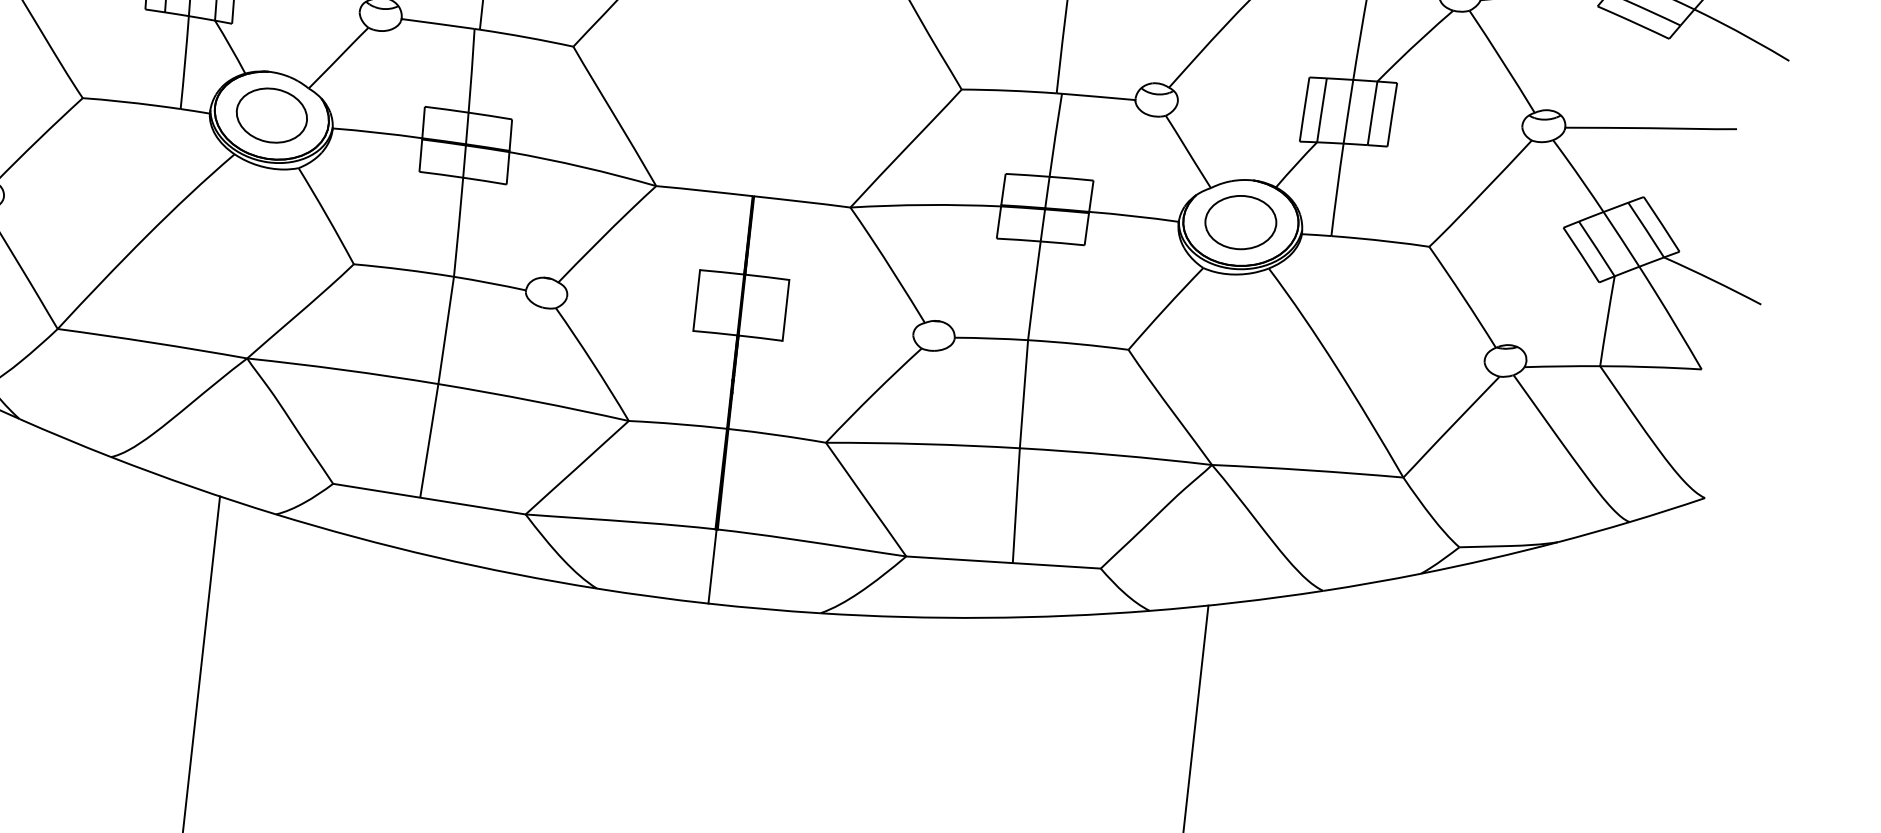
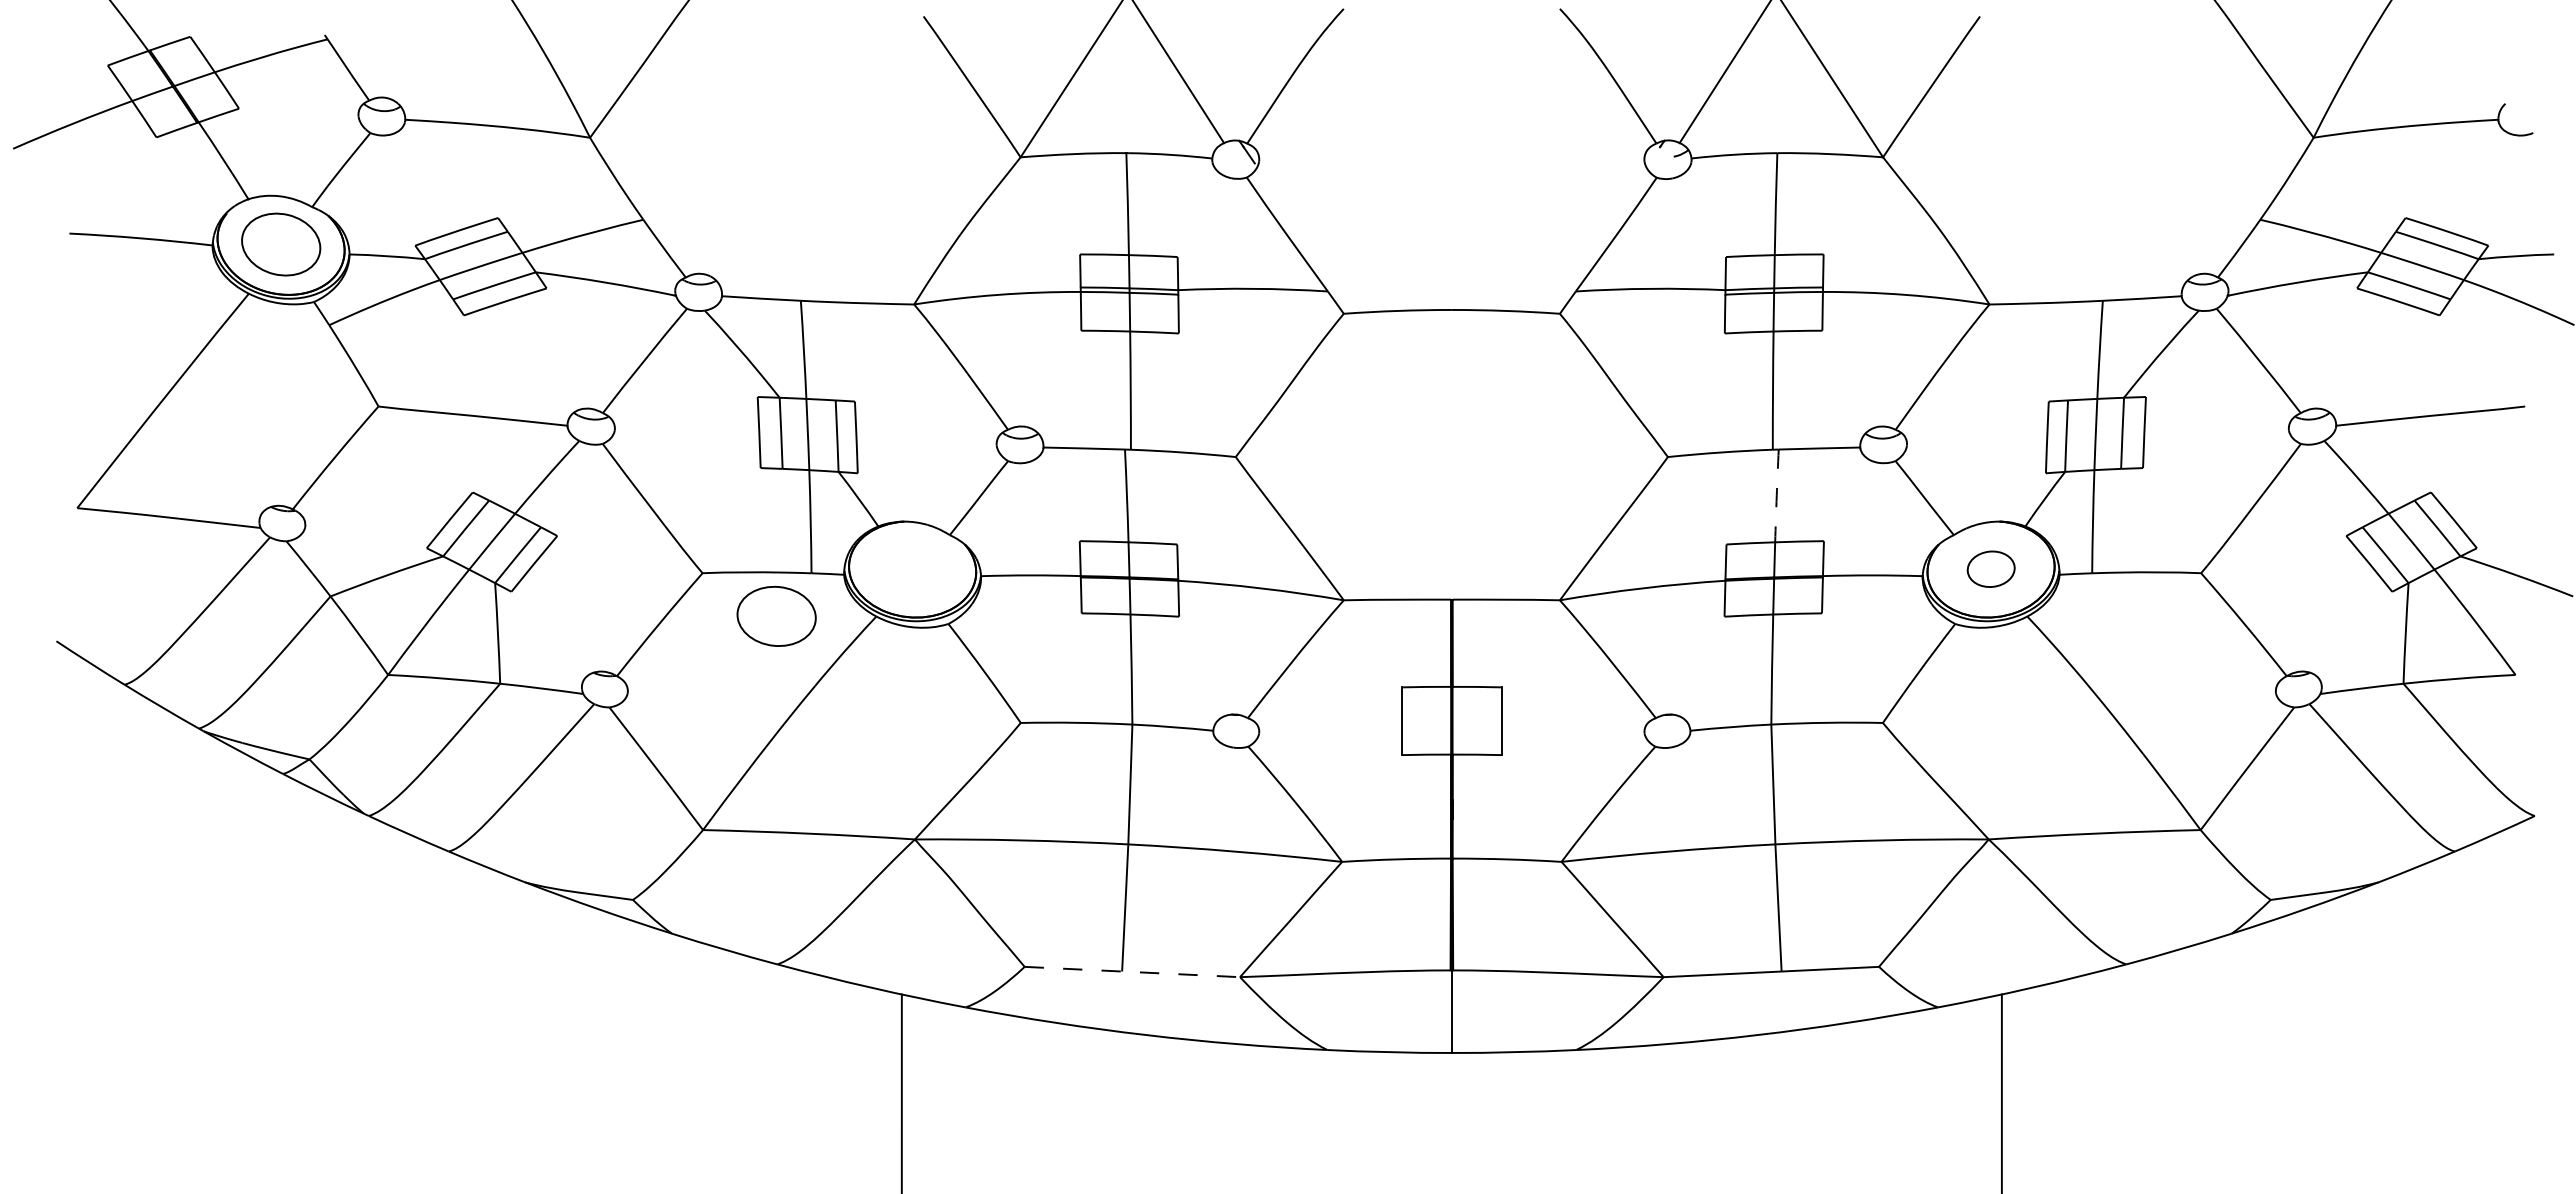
part: (271, 114) -> (776, 615), moved
arc: (1055, 134) -> (1776, 495), solid -> dashed
part: (1241, 221) -> (1991, 568), size x0.6
line: (429, 499) -> (1132, 972), solid -> dashed

